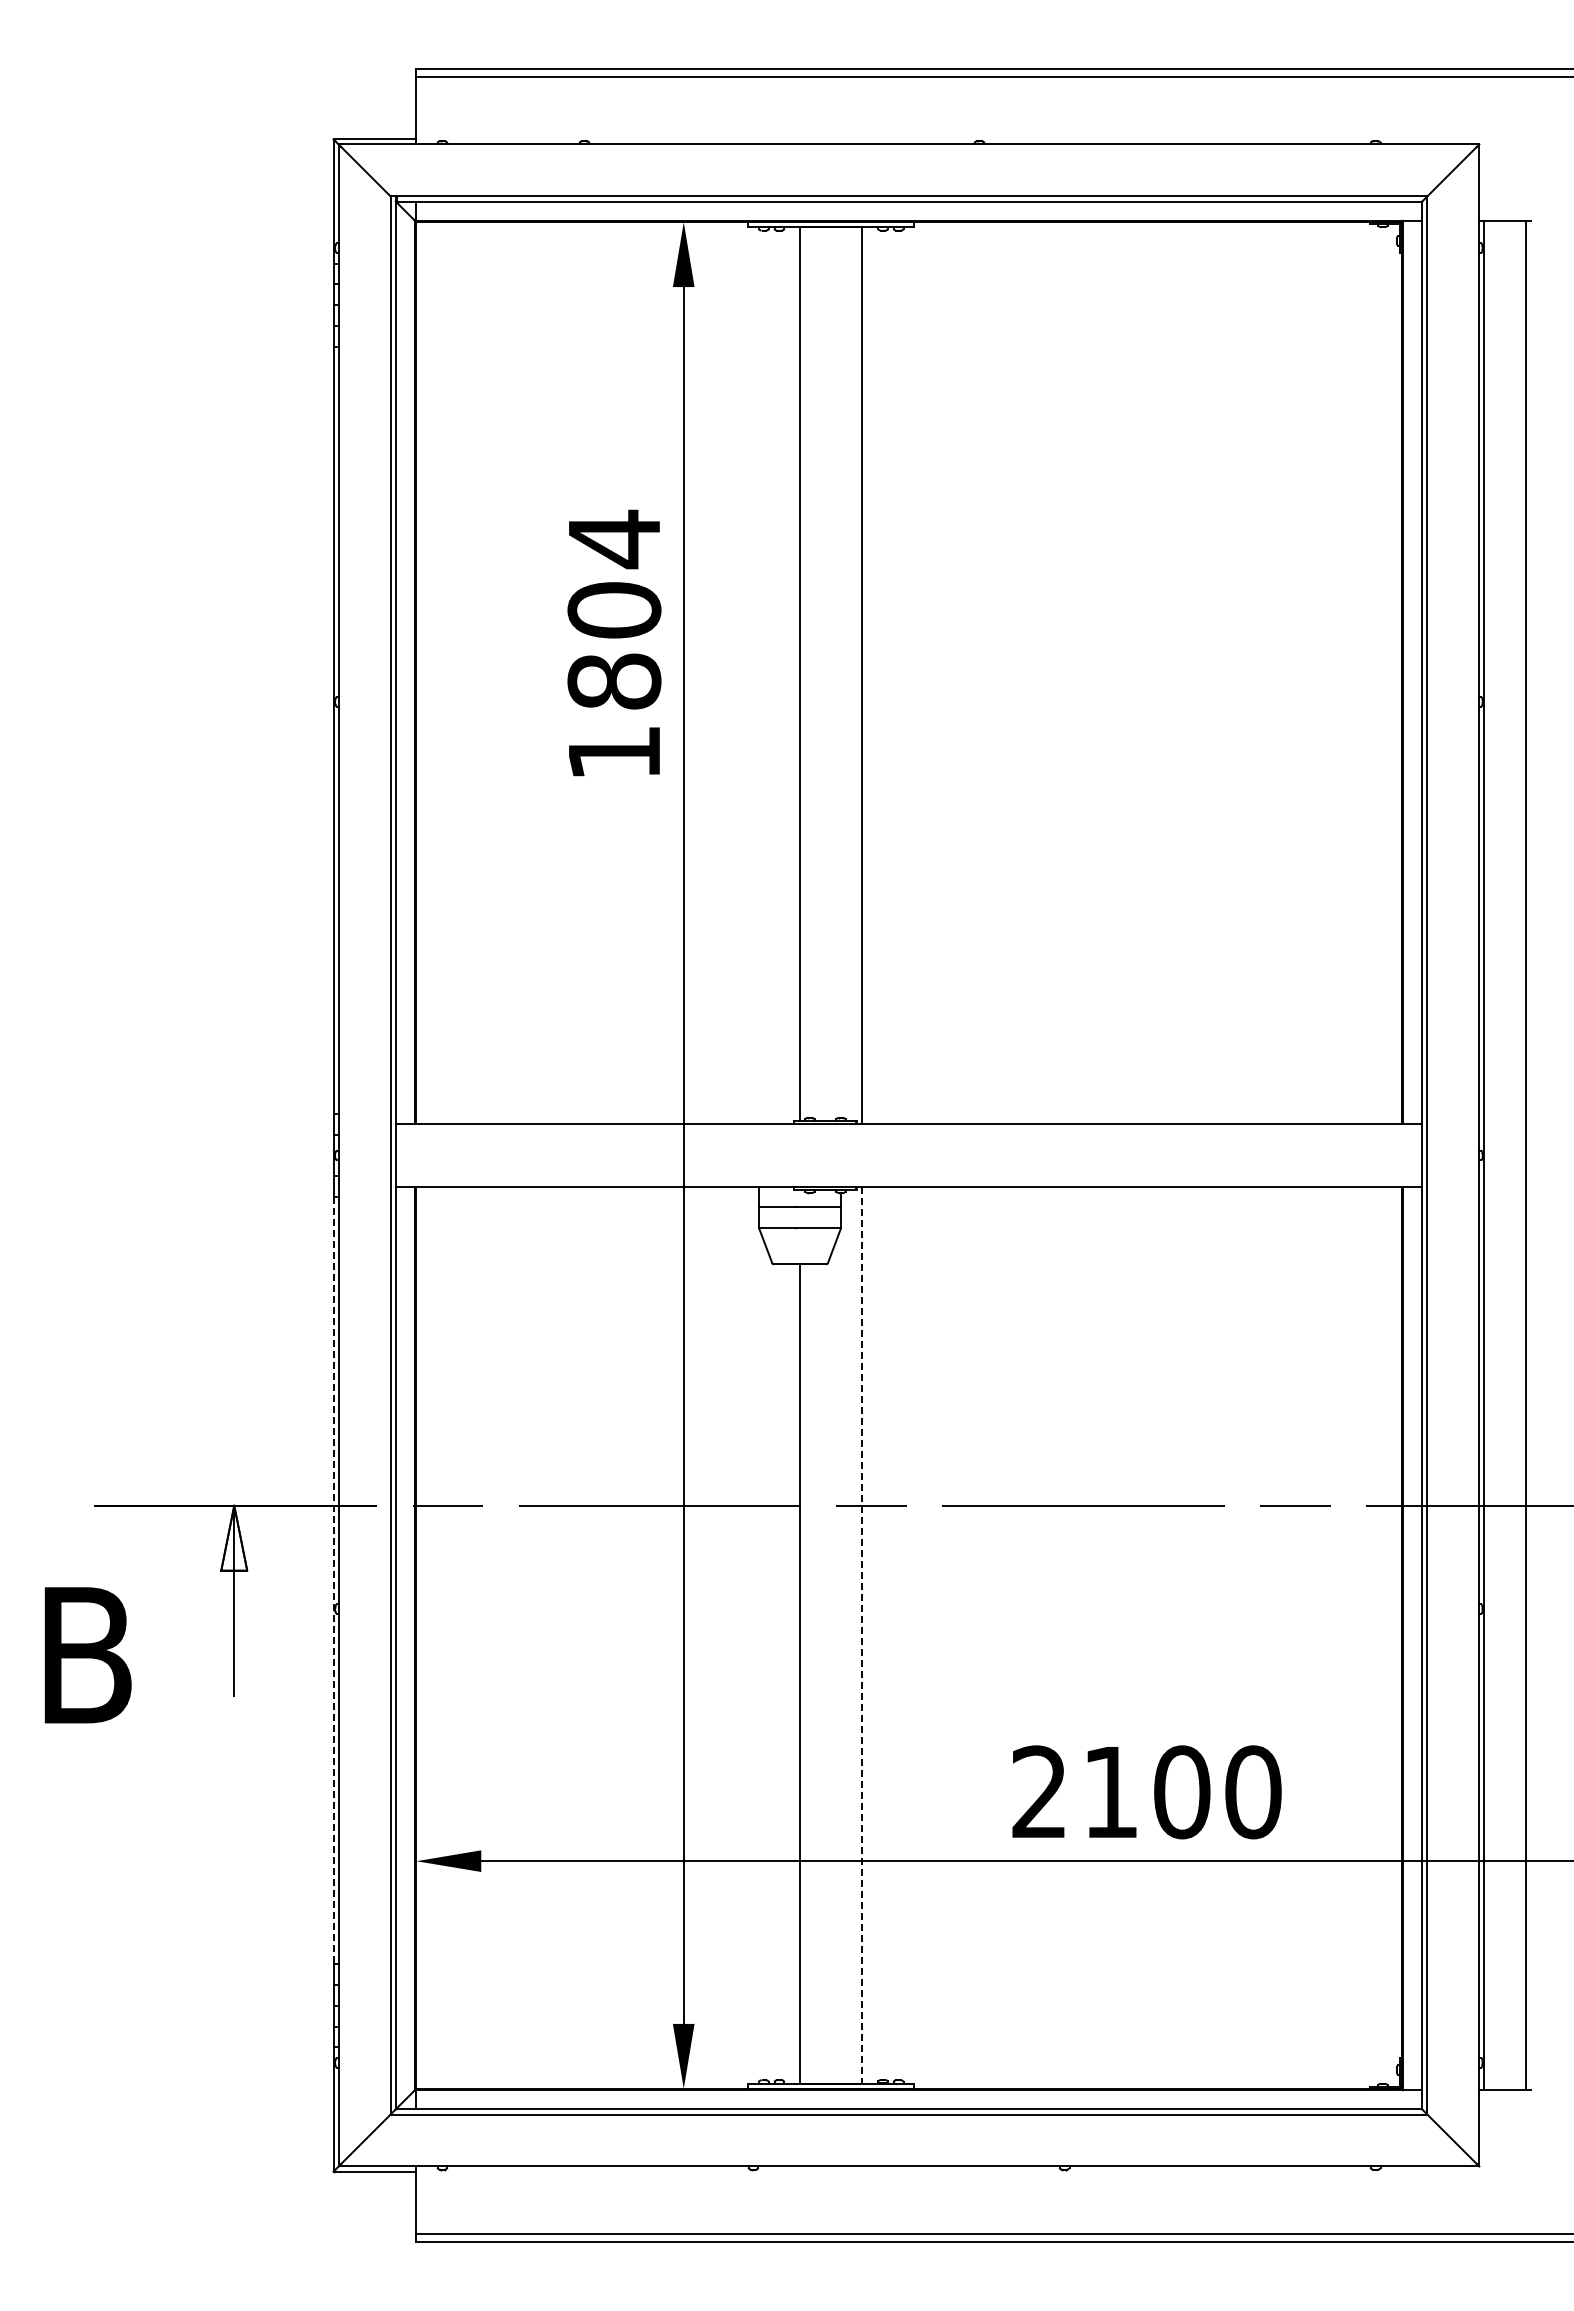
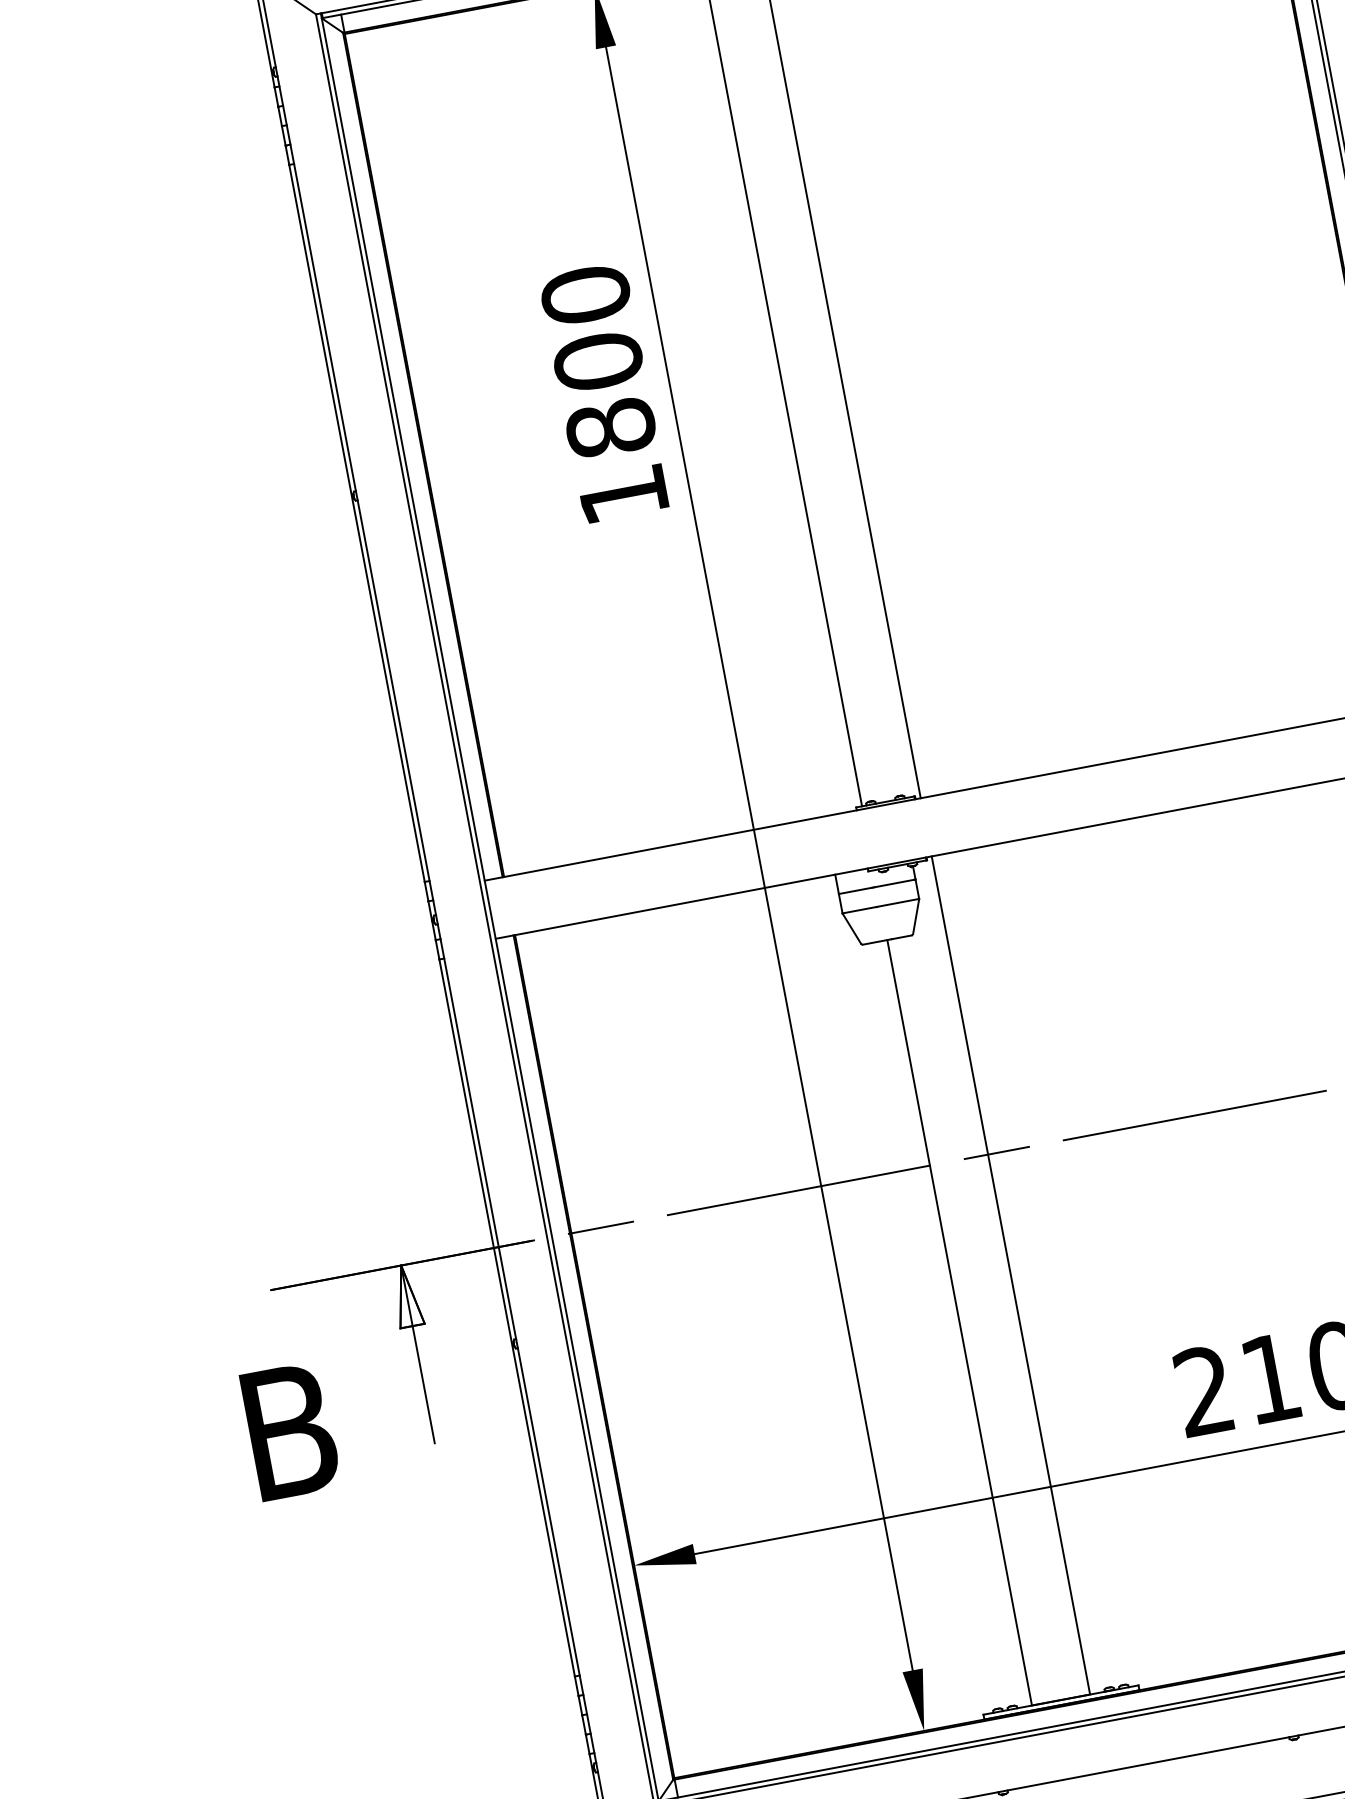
text: (614, 539) -> (585, 295), 1804 -> 1800
line: (333, 1580) -> (507, 1317), dashed -> solid
line: (862, 1635) -> (1011, 1275), dashed -> solid

